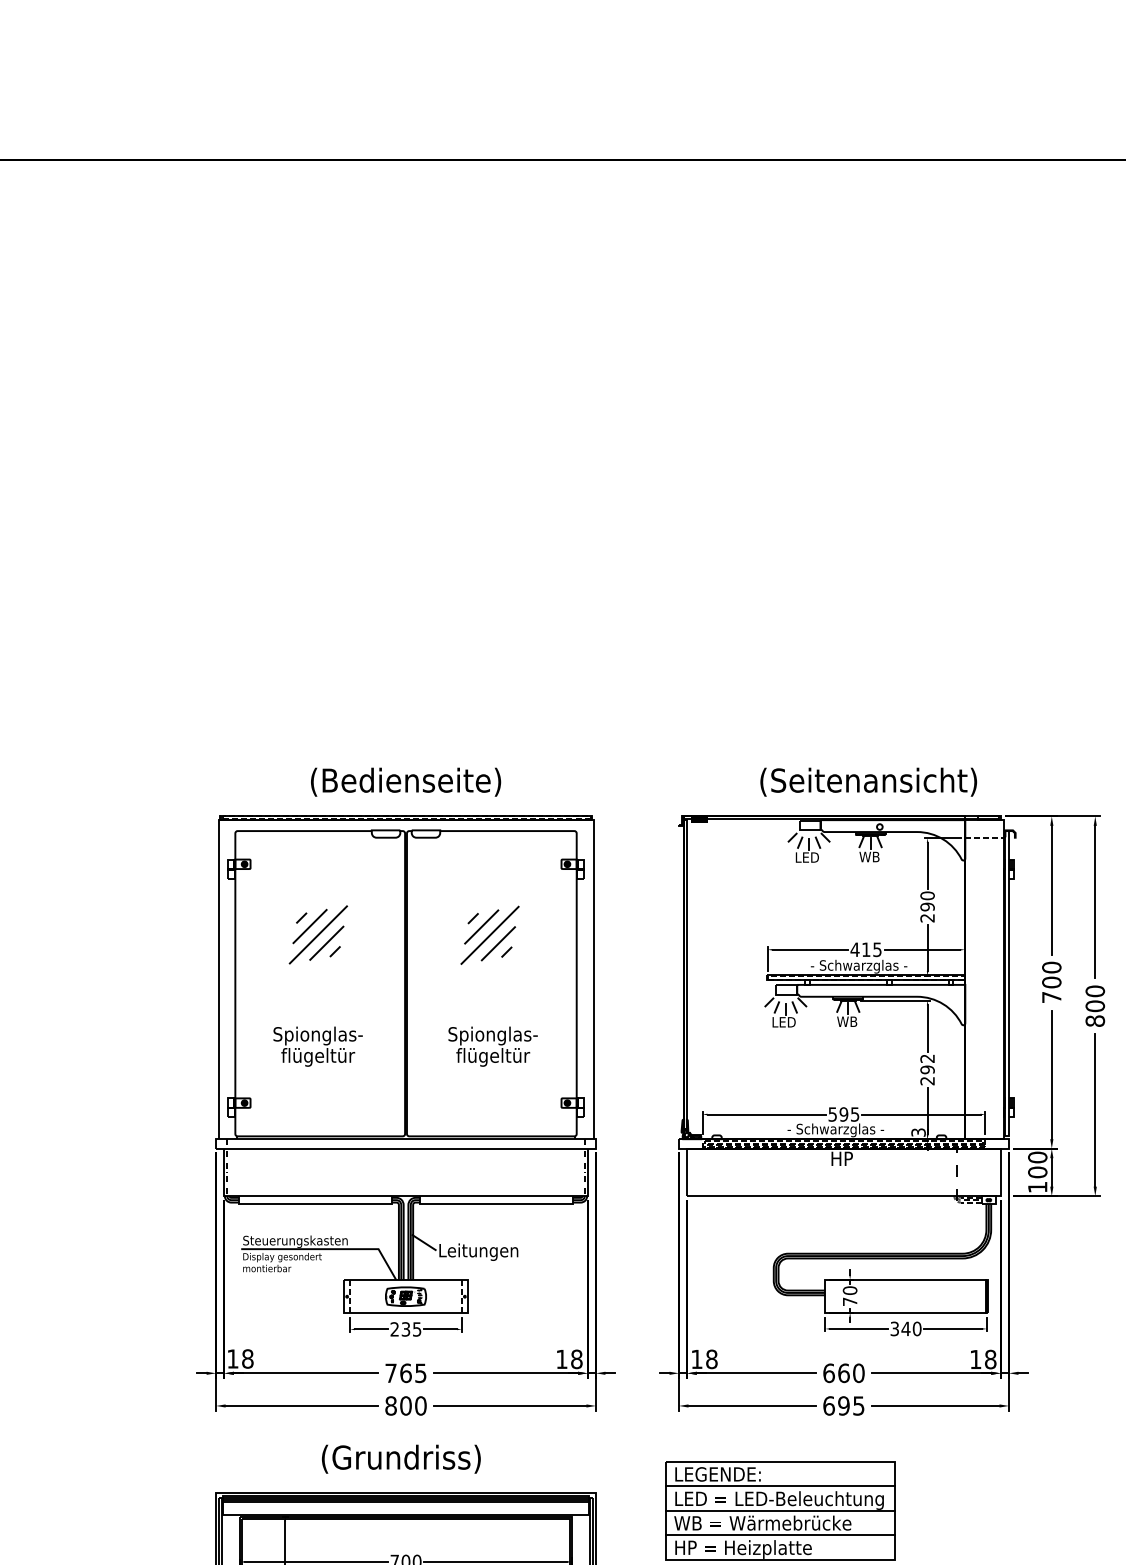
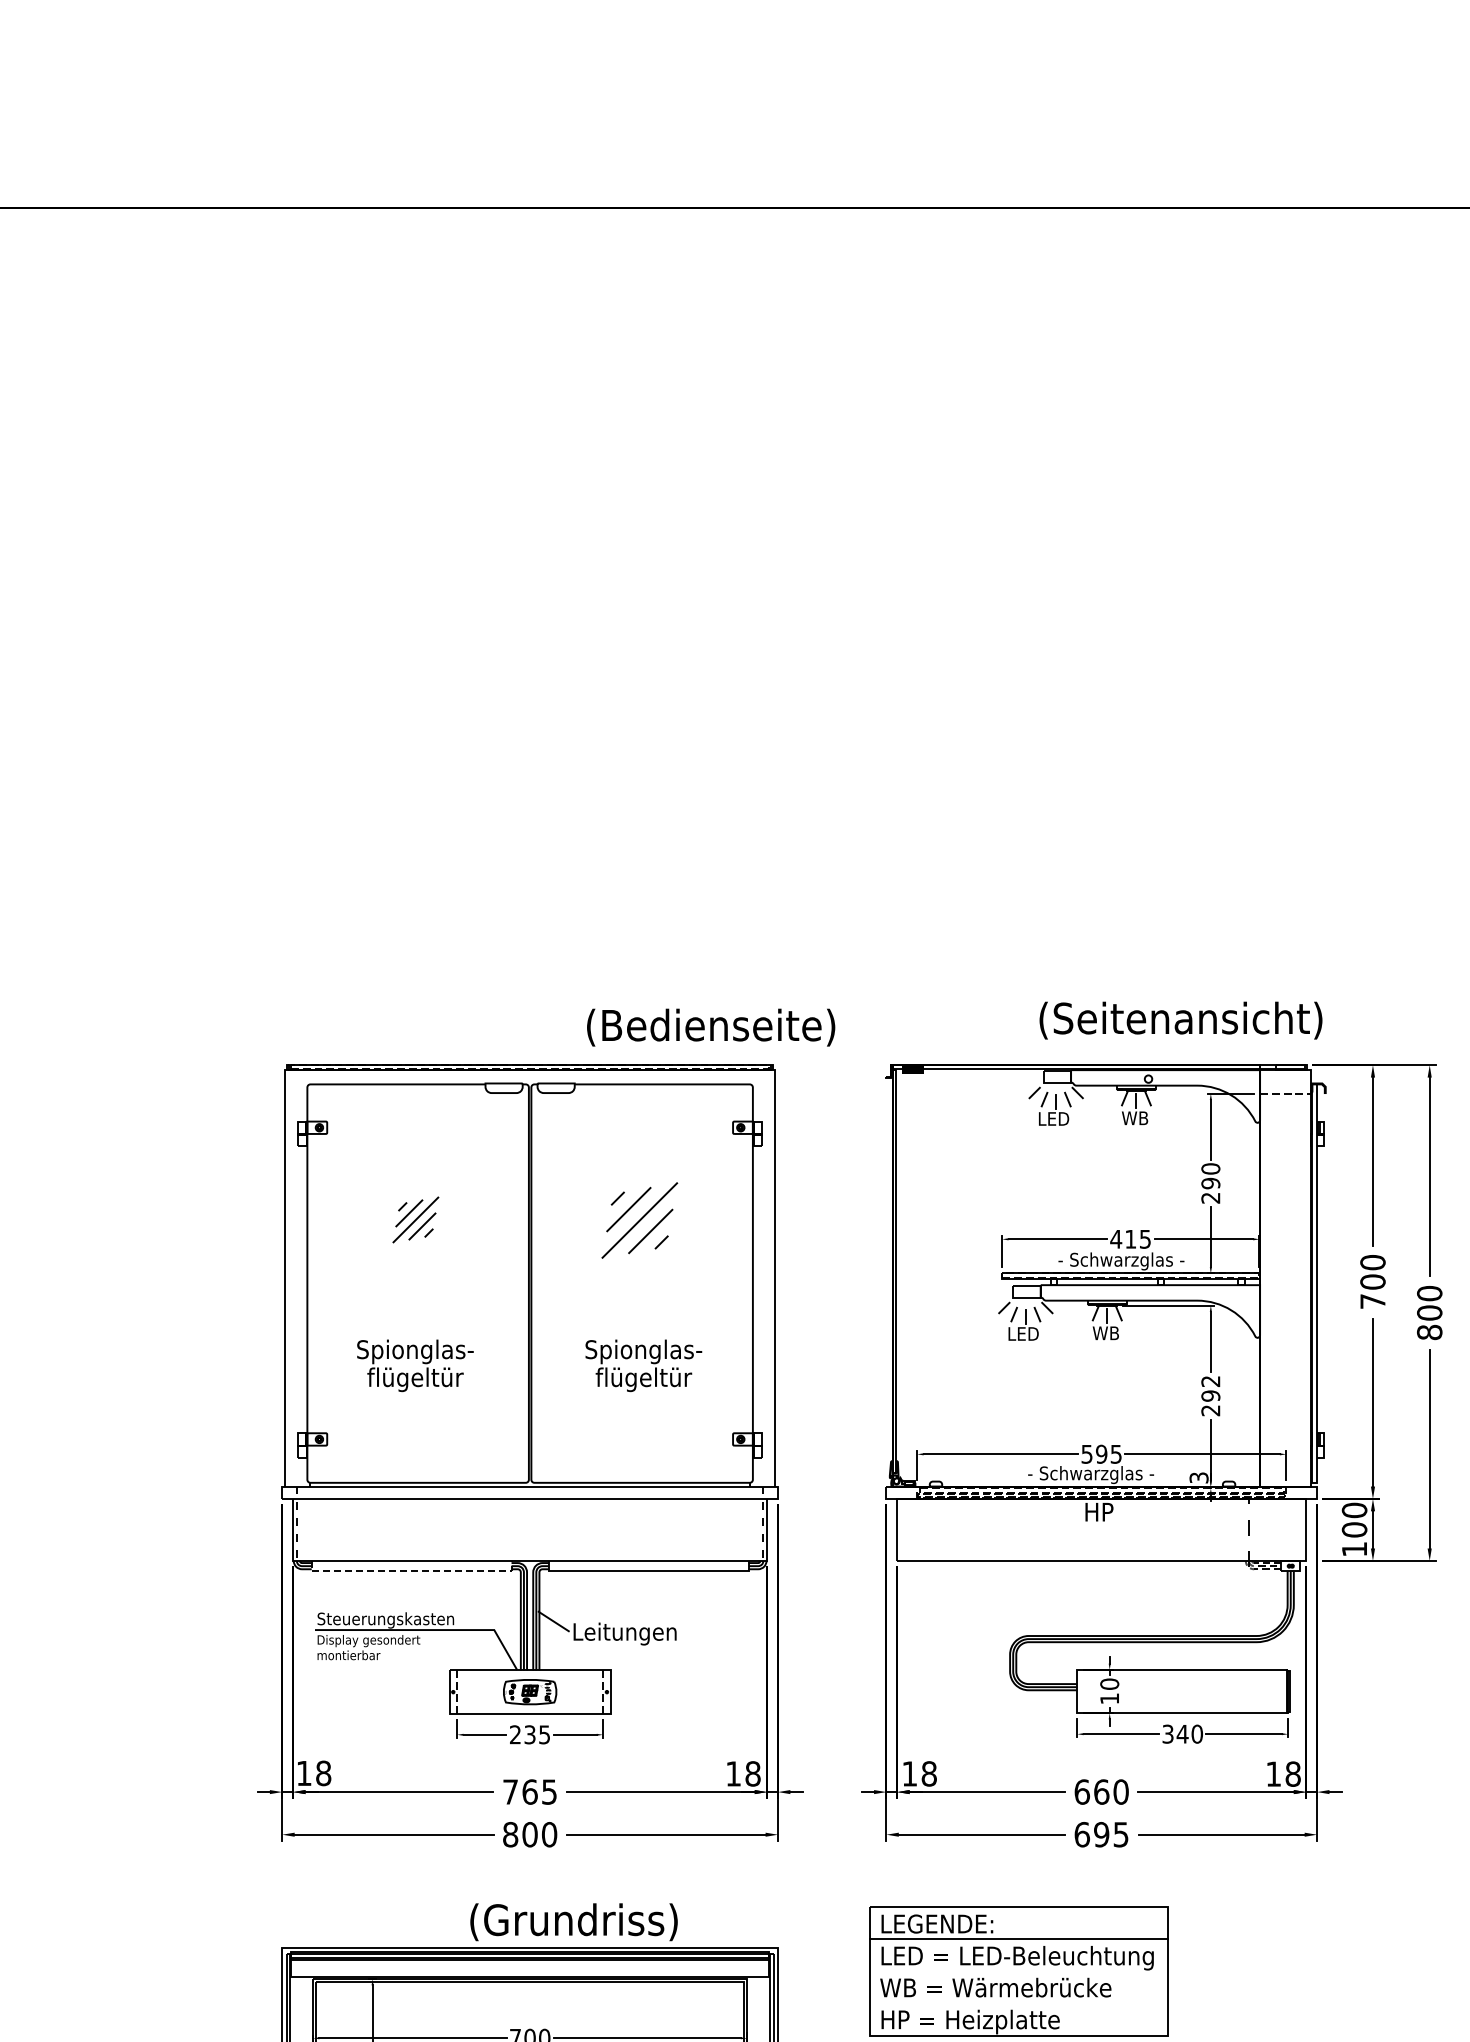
text: (406, 782) -> (711, 1027), moved
text: (868, 782) -> (1180, 1020), moved
part: (318, 934) -> (415, 1219), size x0.6
line: (315, 1204) -> (411, 1571), solid -> dashed
text: (849, 1301) -> (1109, 1698), 70 -> 10
text: (400, 1459) -> (573, 1922), moved
line: (780, 1510) -> (1018, 1971), removed
line: (780, 1535) -> (1018, 2003), removed

